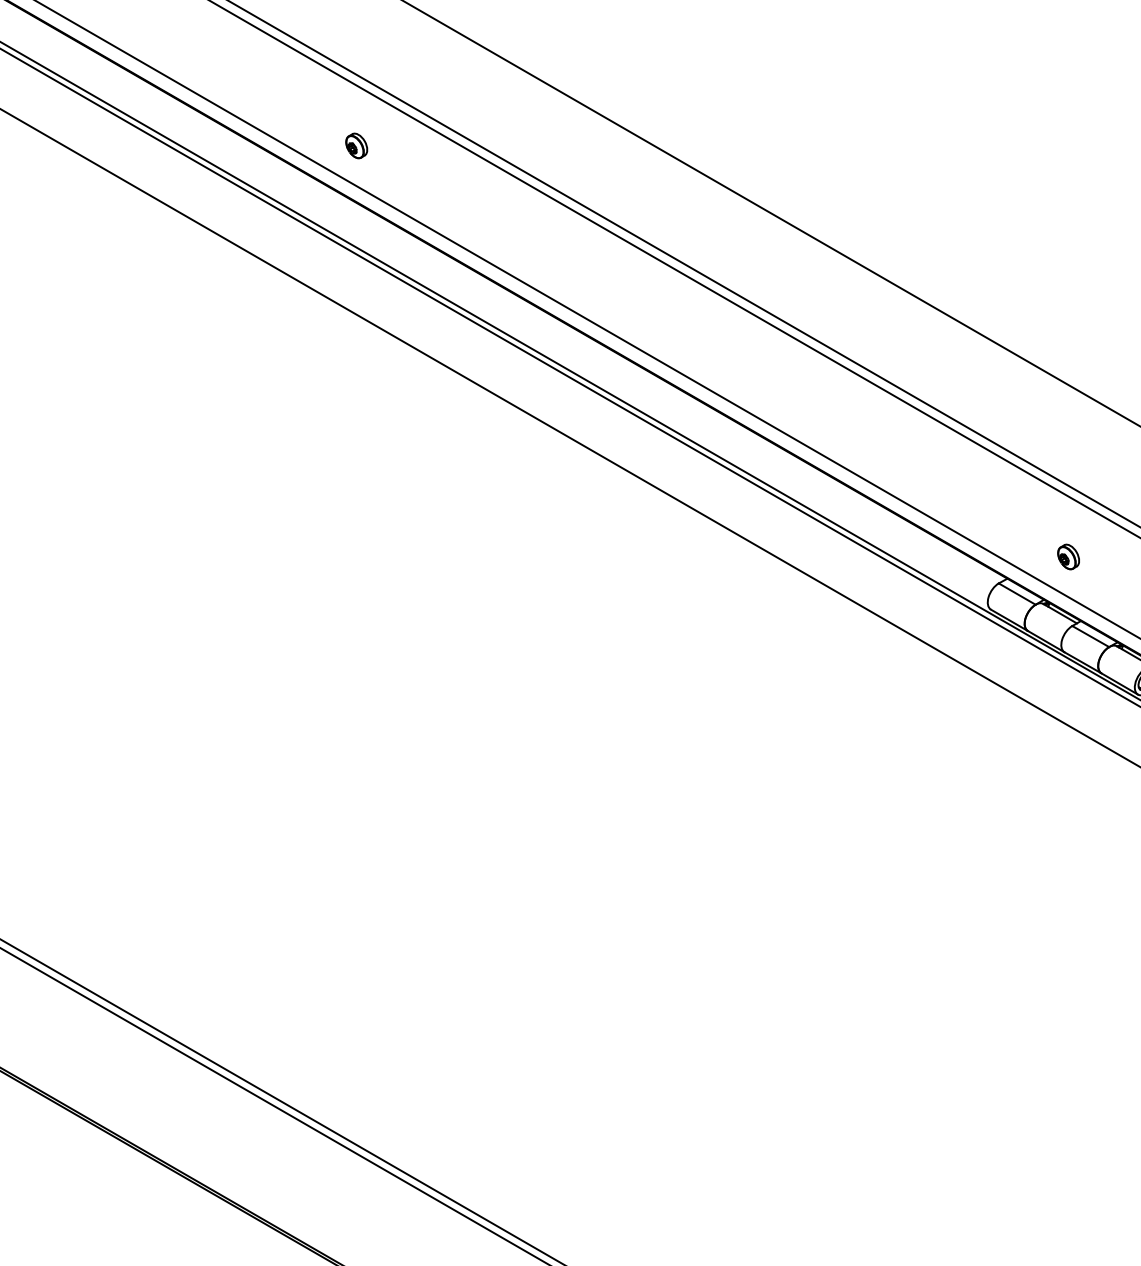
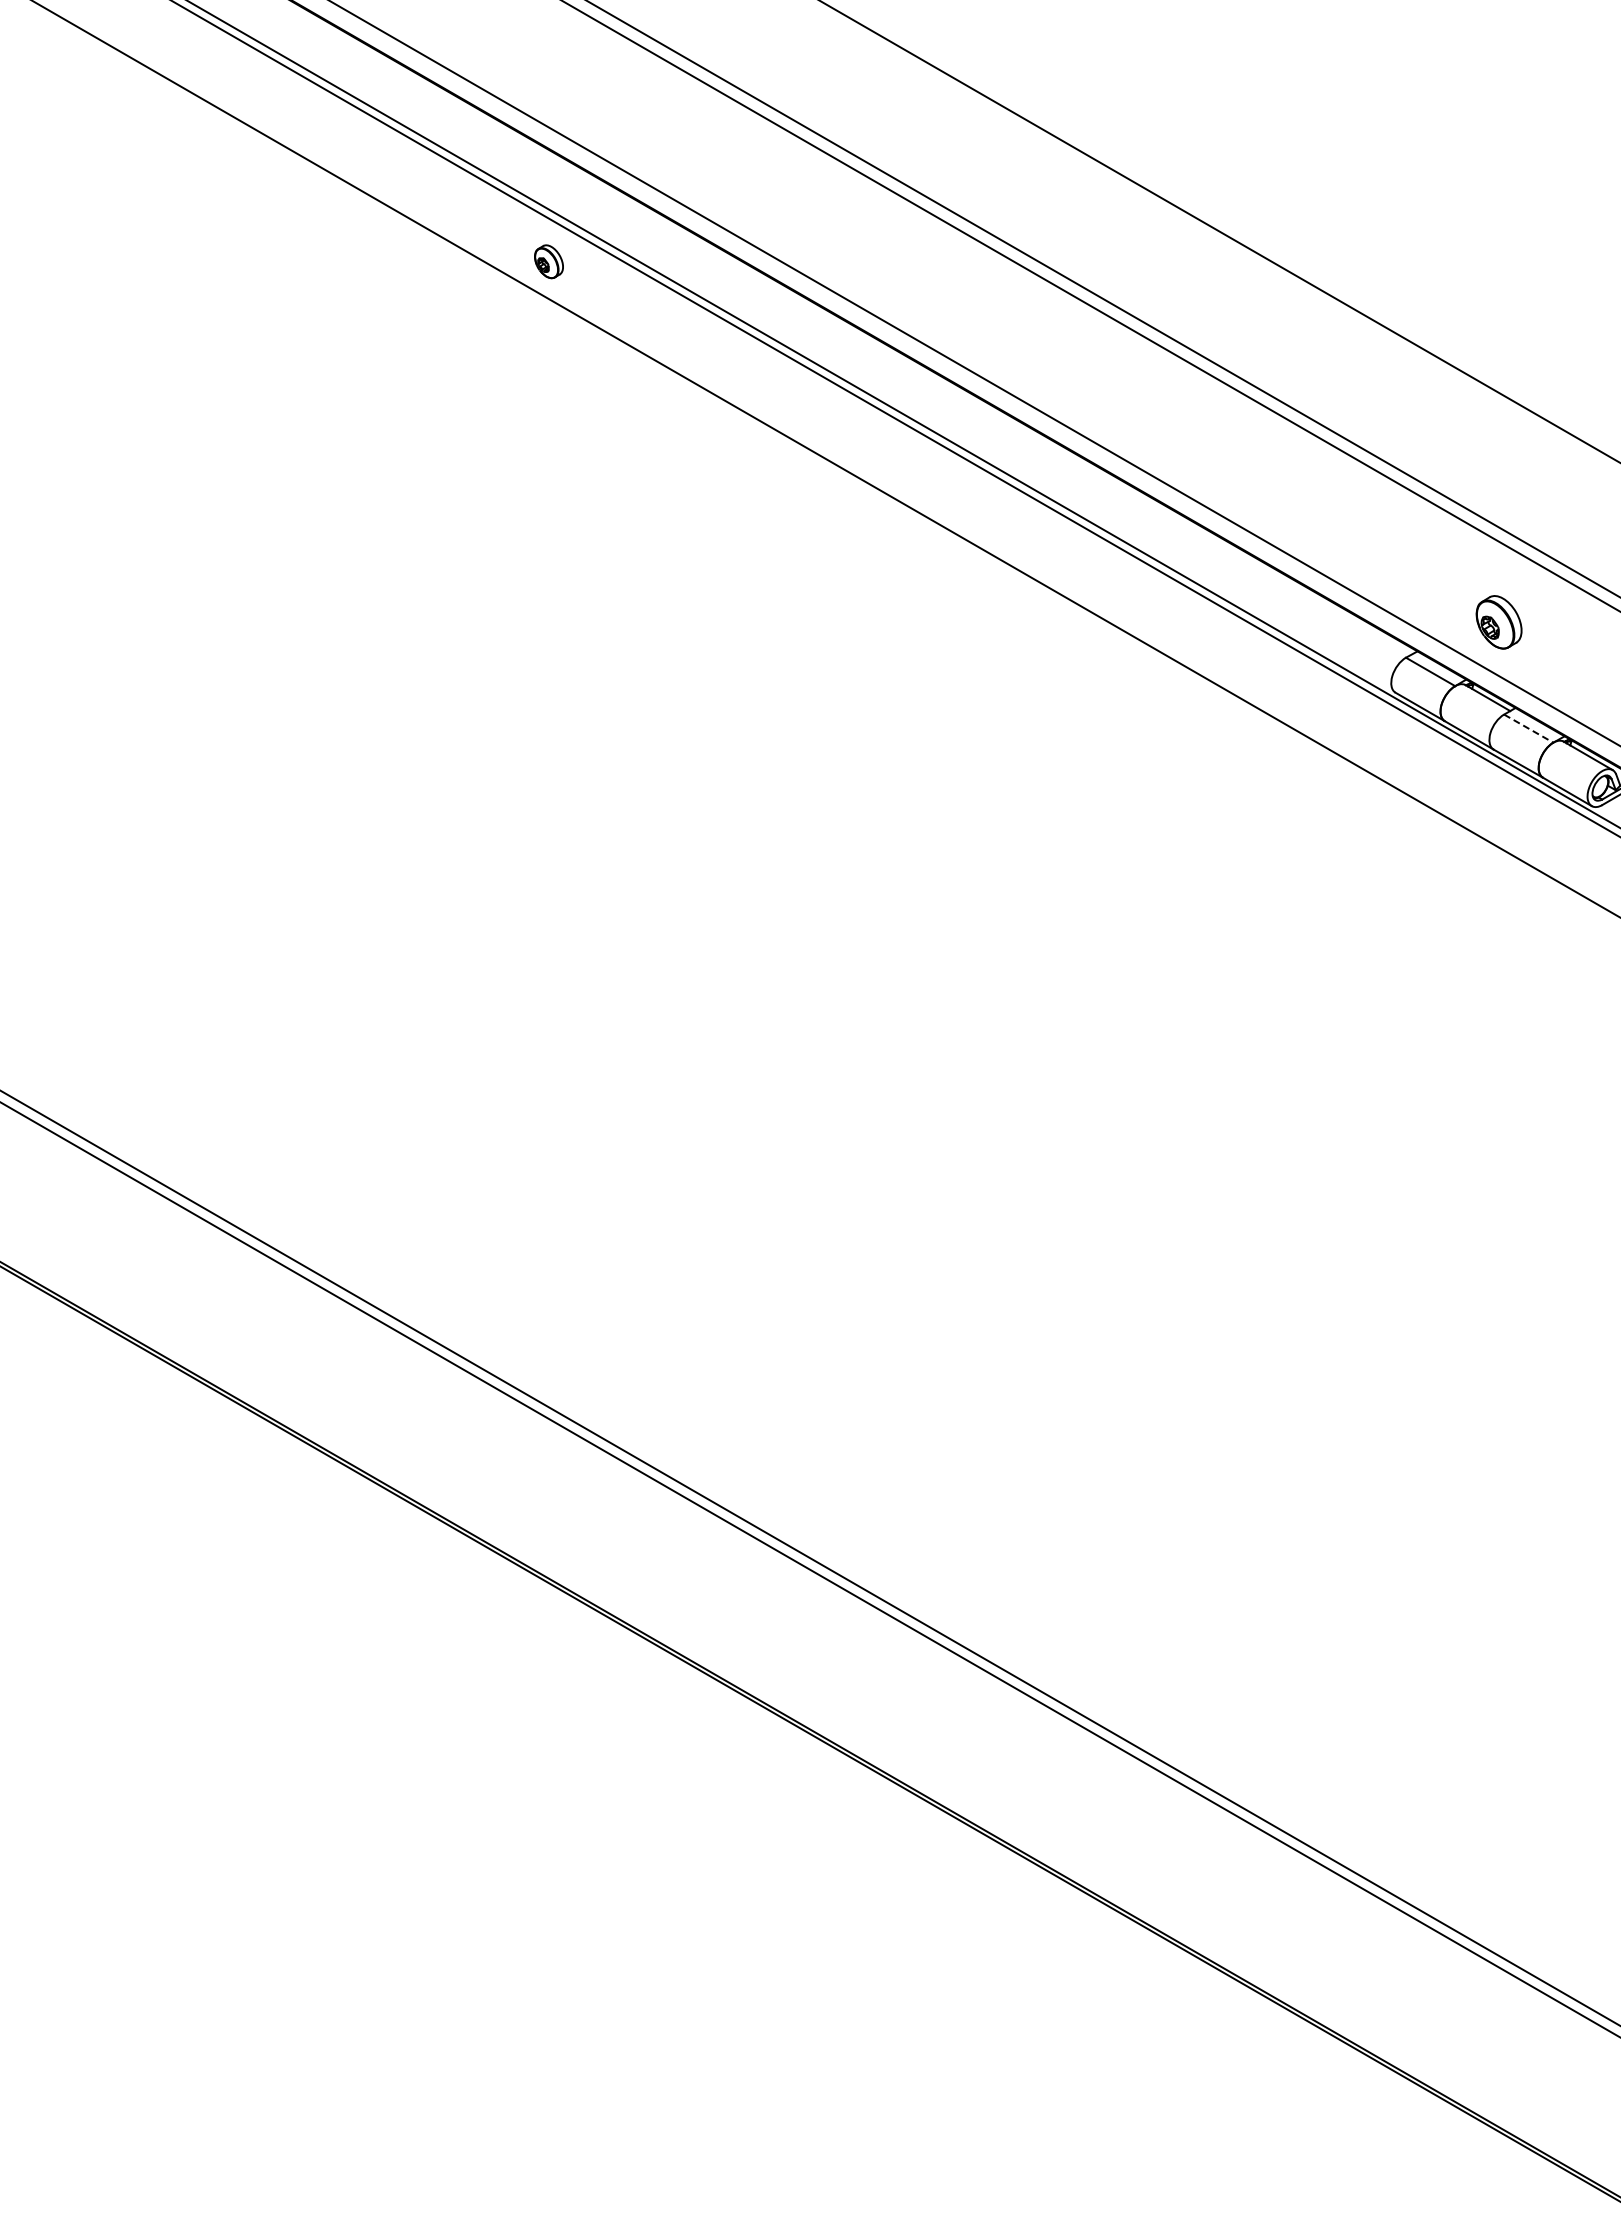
part: (356, 145) -> (548, 261), moved
part: (1068, 557) -> (1499, 622), size x1.6
line: (1091, 636) -> (1529, 728), solid -> dashed

